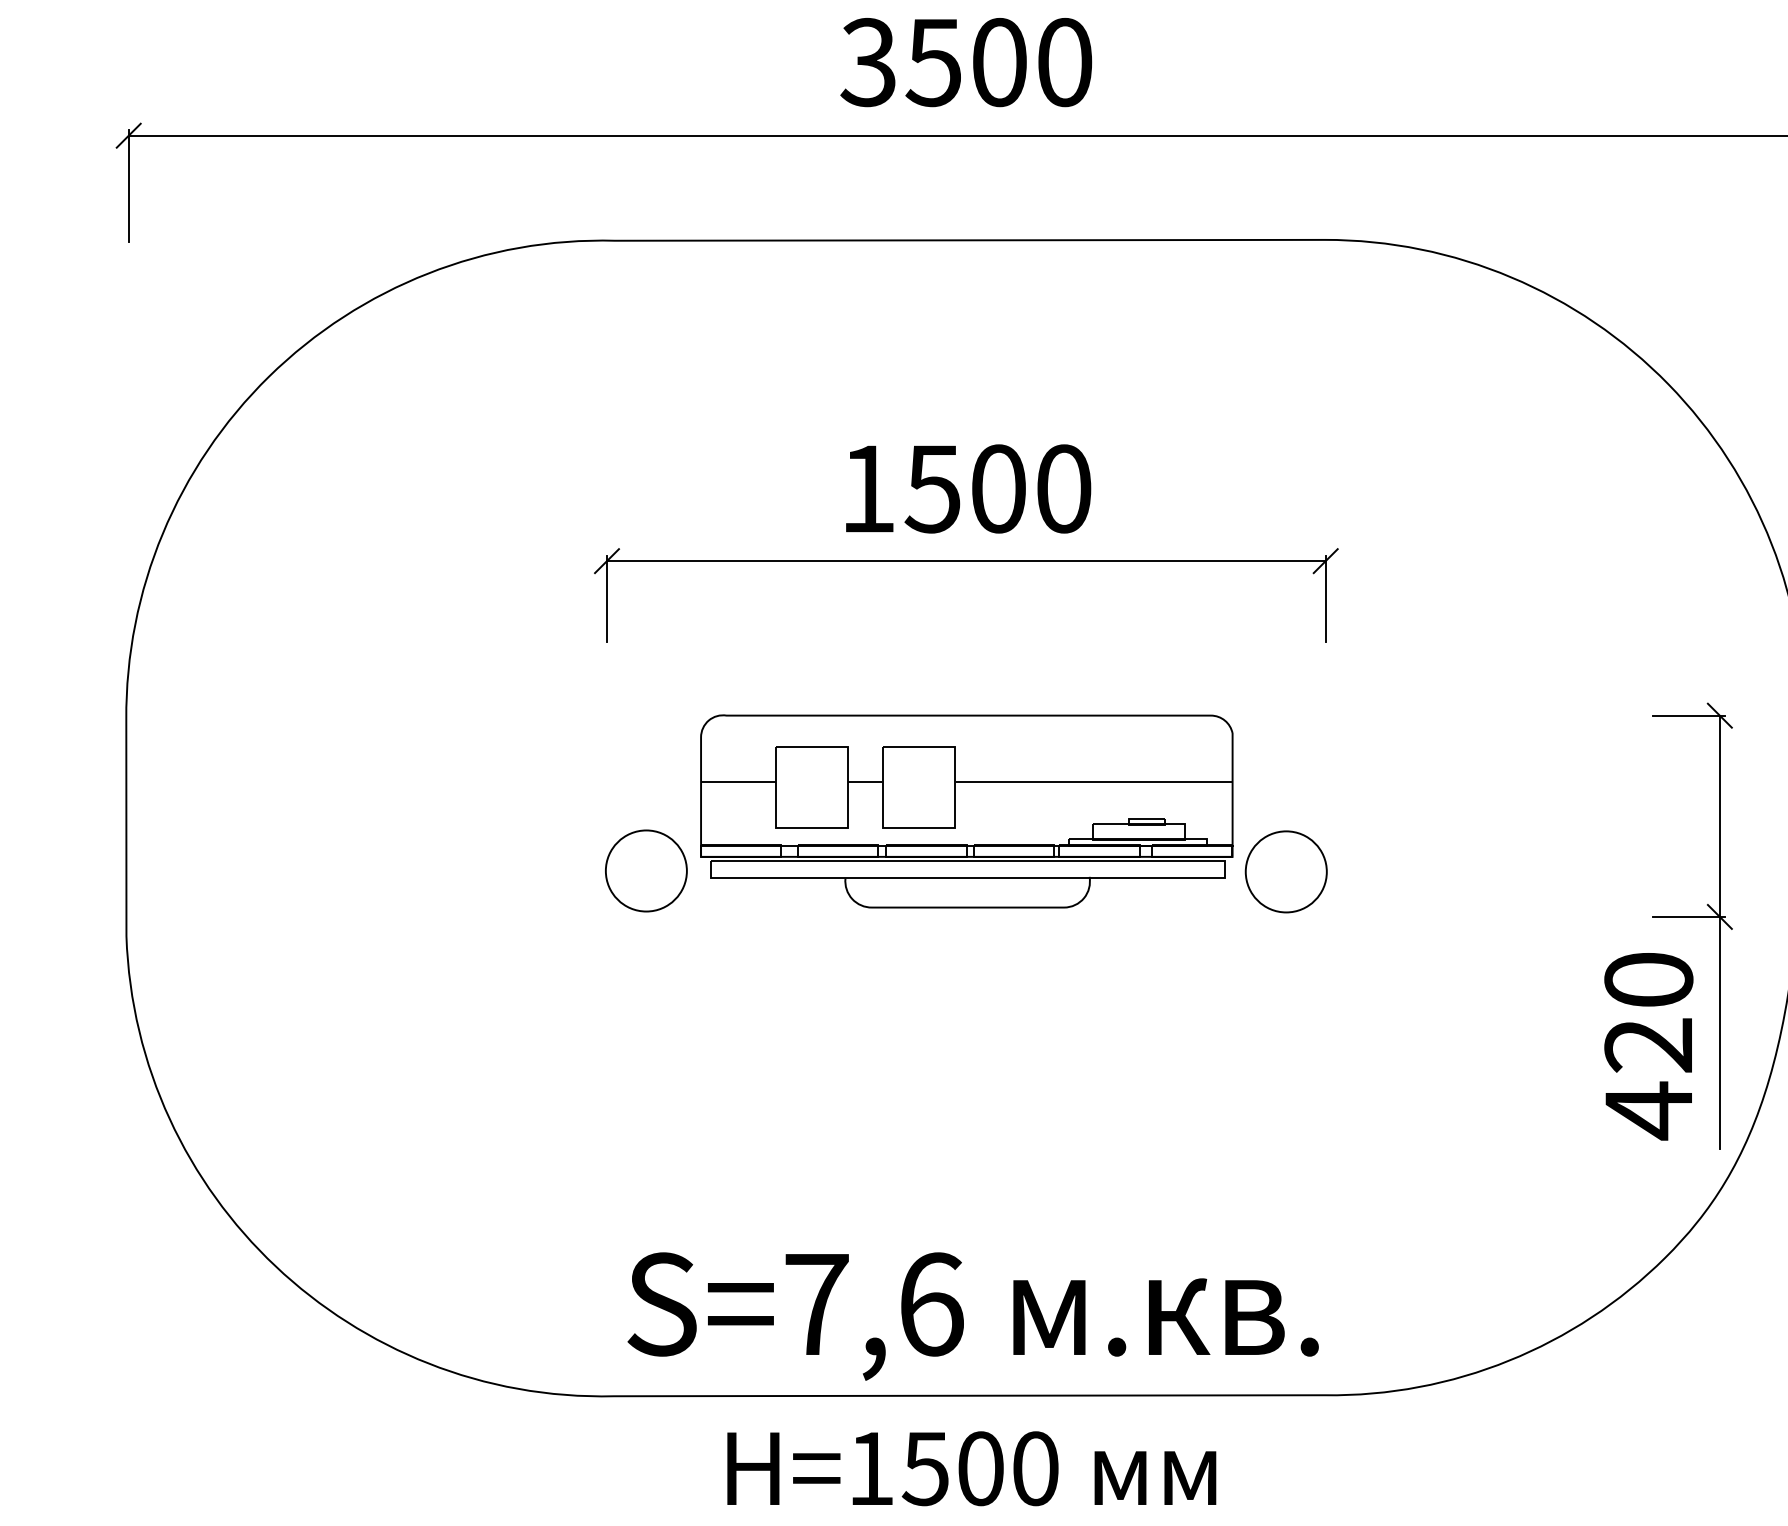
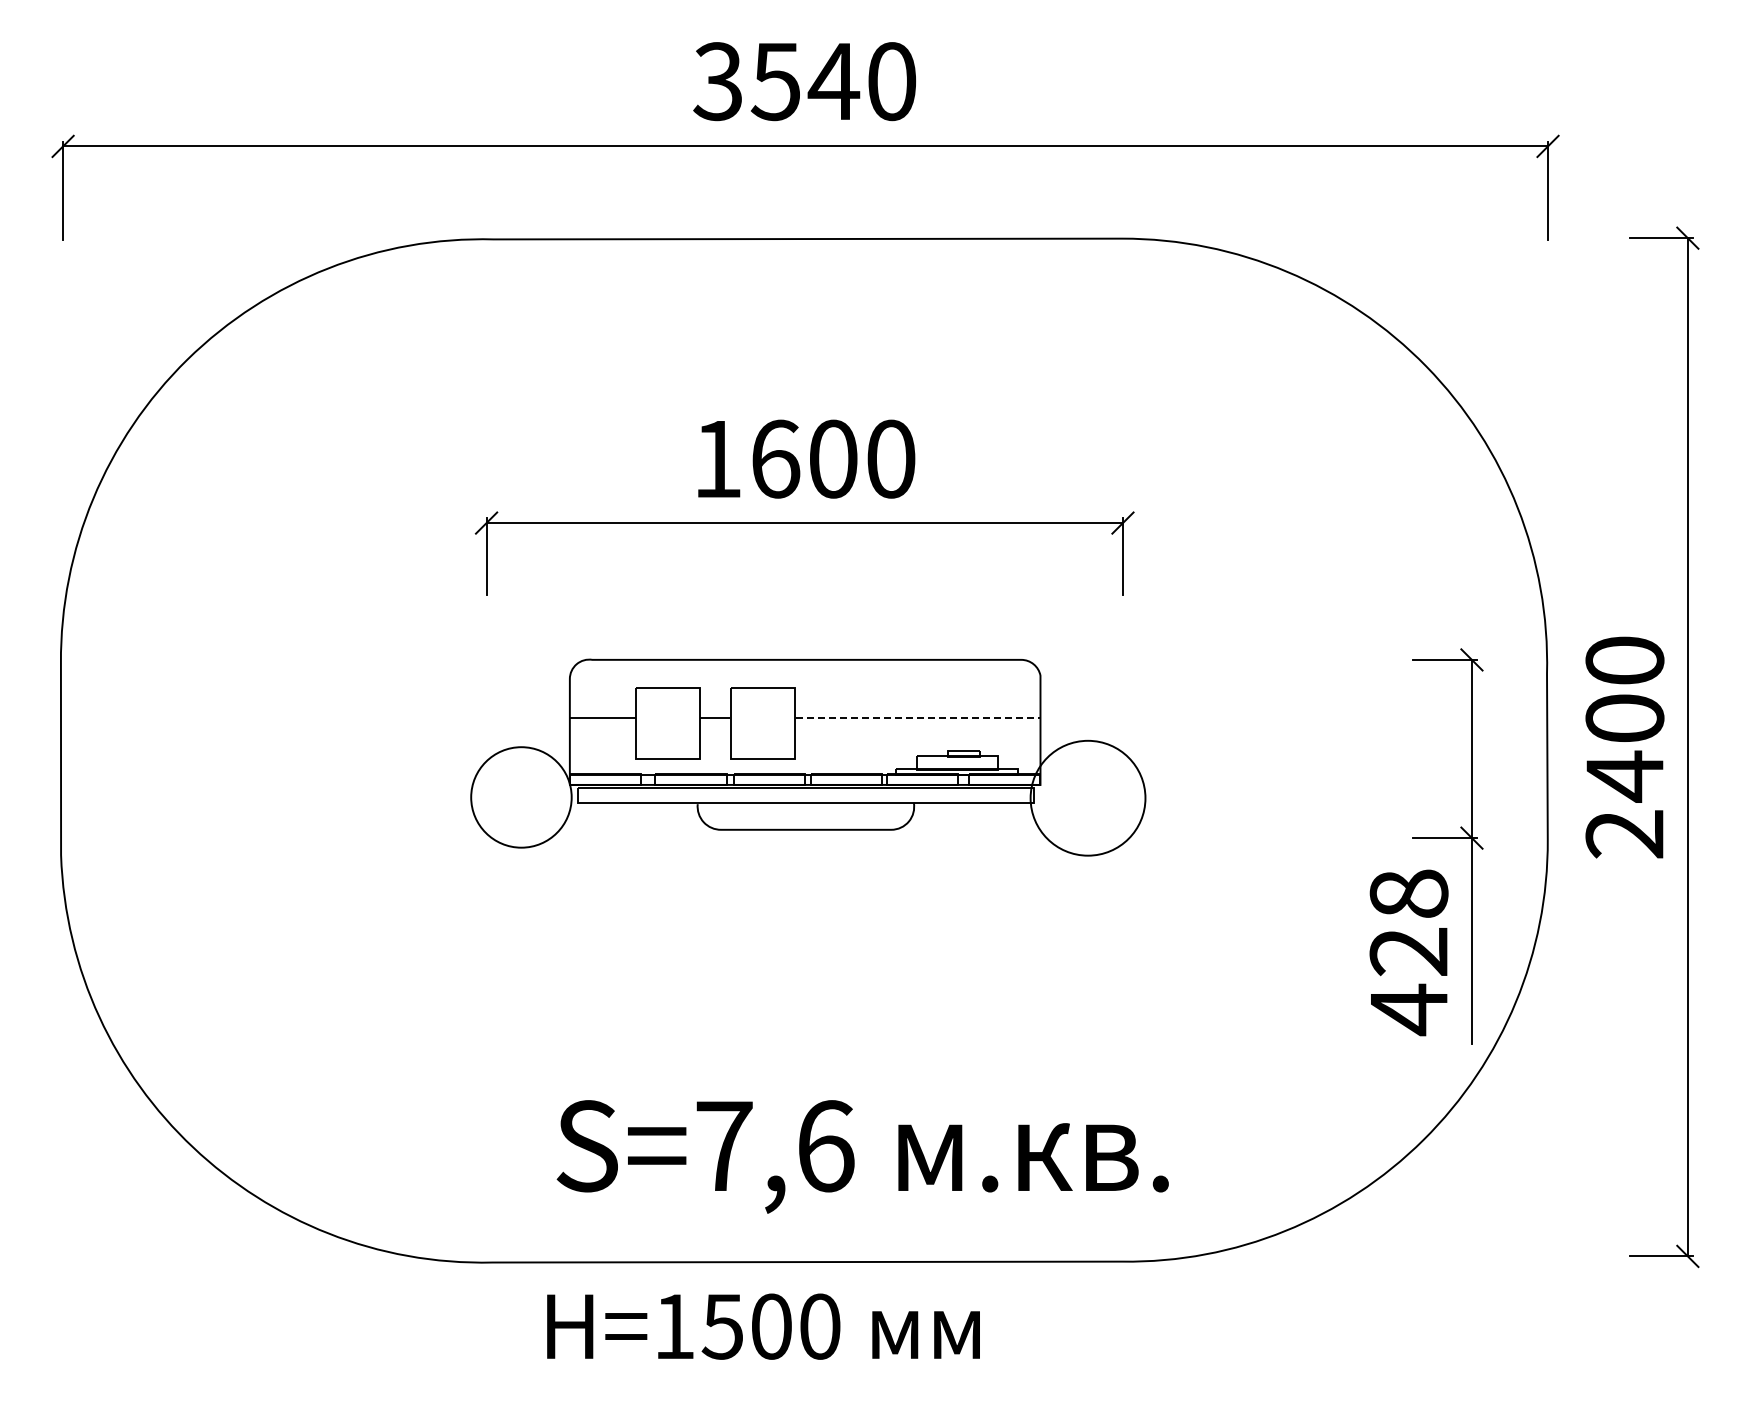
text: (998, 62) -> (833, 81), 3500 -> 3540
text: (933, 488) -> (775, 458), 1500 -> 1600
line: (1094, 781) -> (918, 718), solid -> dashed
circle: (646, 871) -> (521, 797), size x1.4
circle: (1285, 872) -> (1087, 798), size x1.6
text: (1648, 979) -> (1408, 893), 420 -> 428
text: (972, 1316) -> (862, 1156), moved
text: (971, 1468) -> (763, 1326), moved

